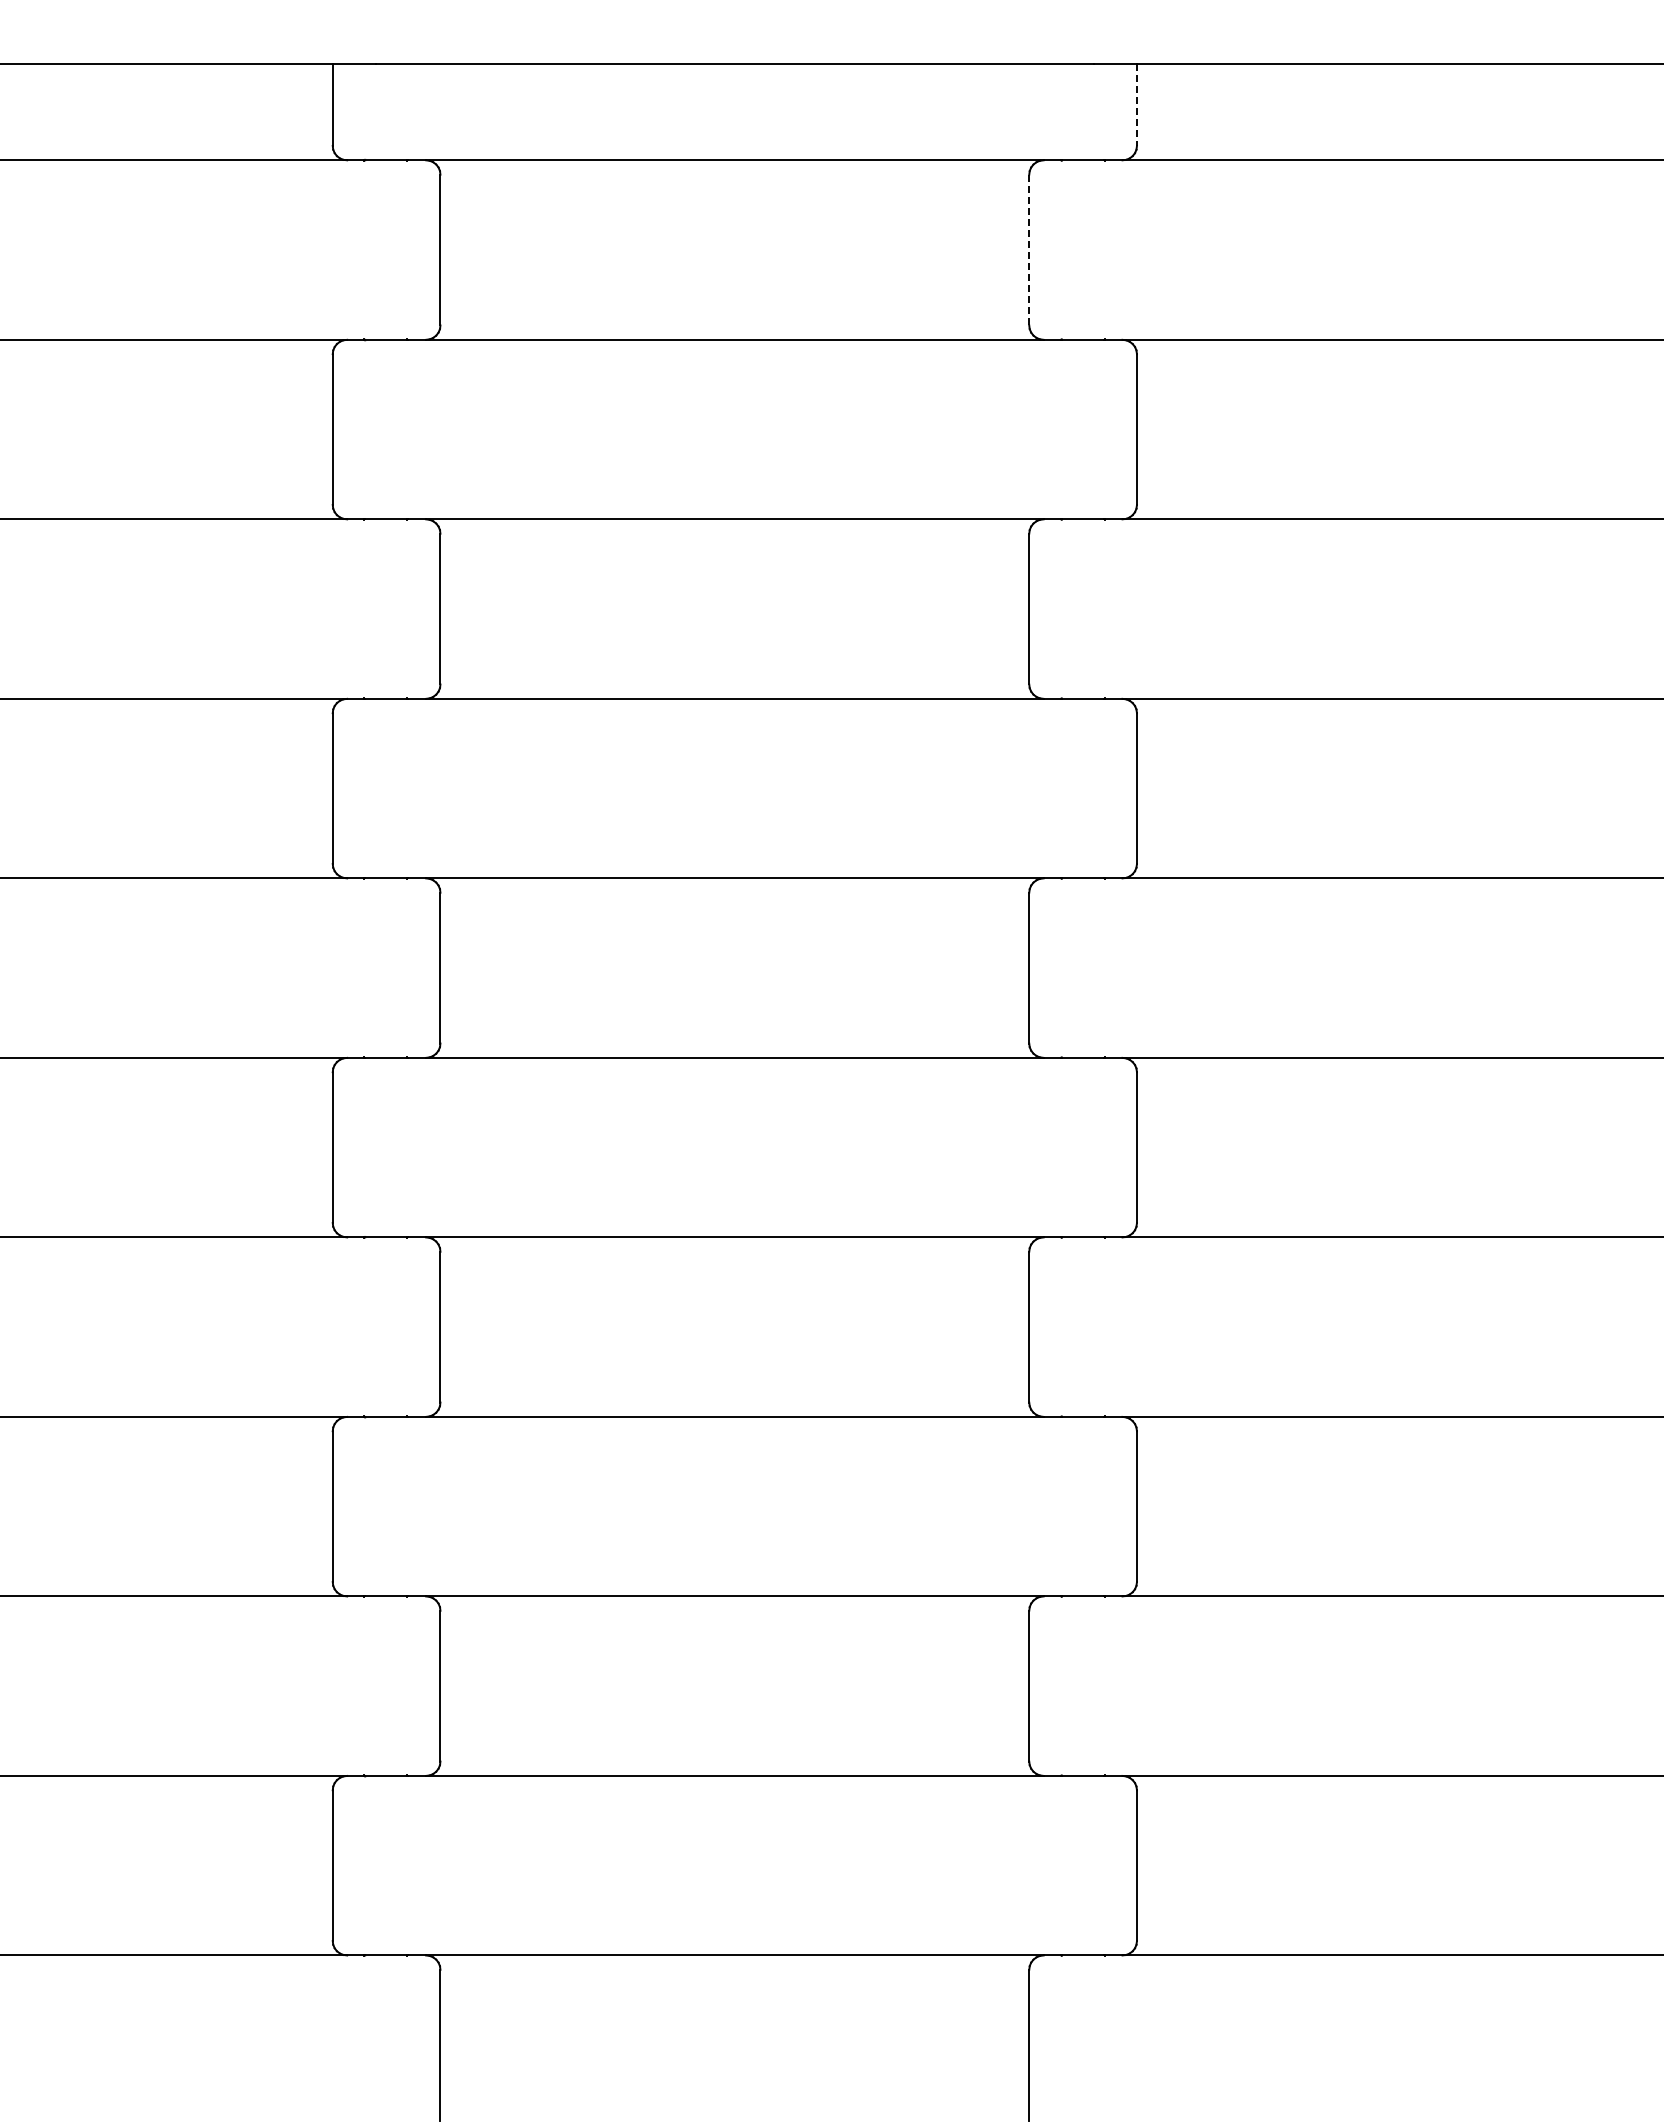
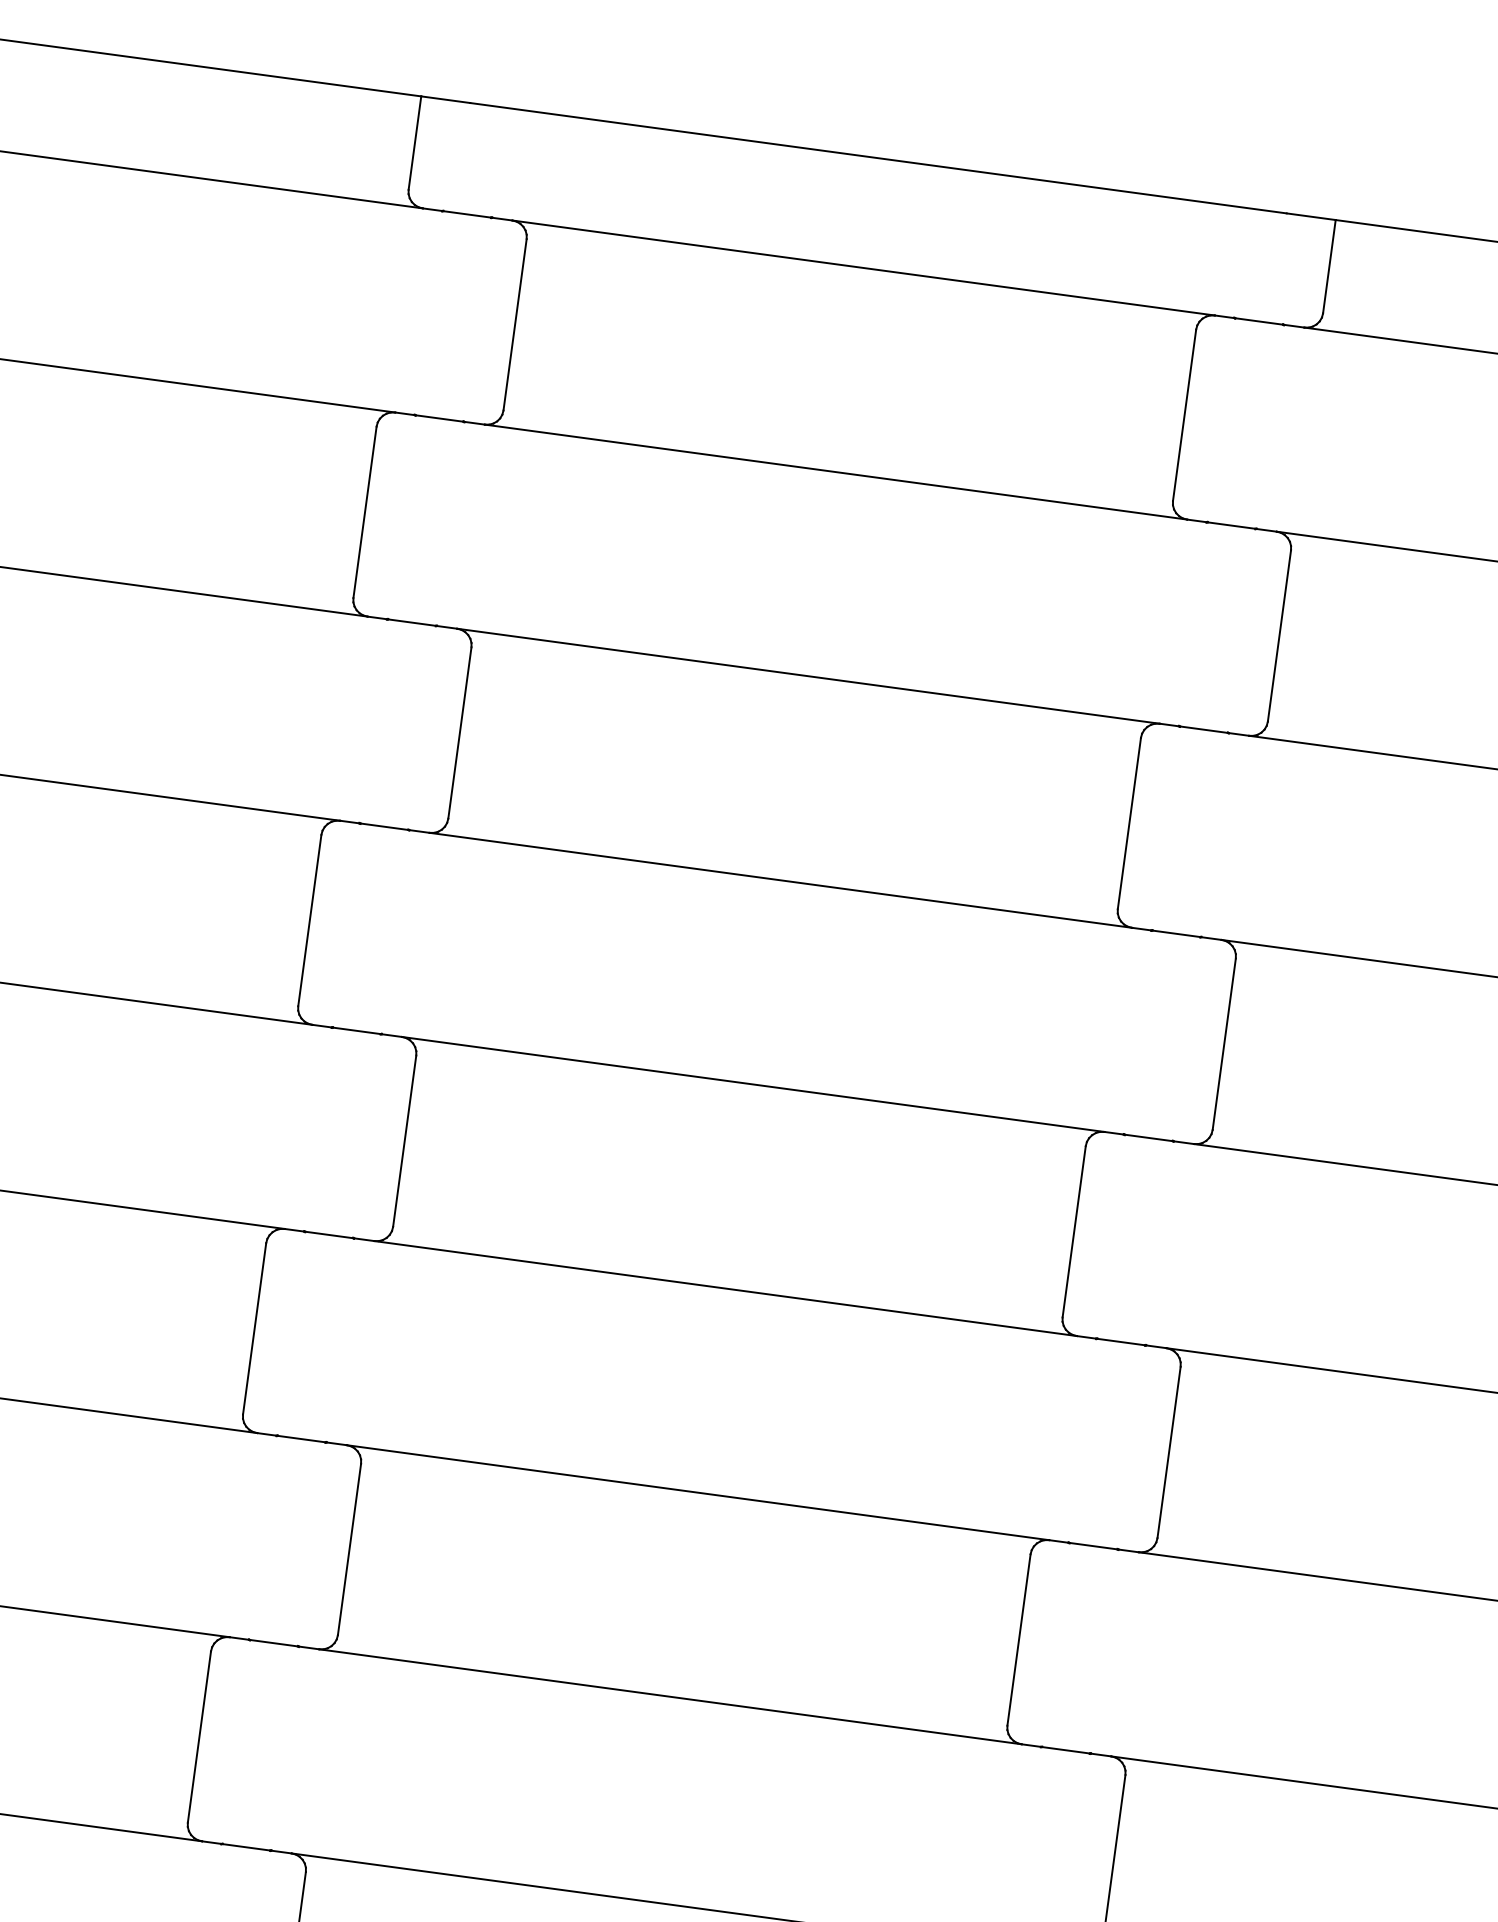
line: (1136, 105) -> (1328, 267), dashed -> solid
line: (1029, 250) -> (1184, 415), dashed -> solid

